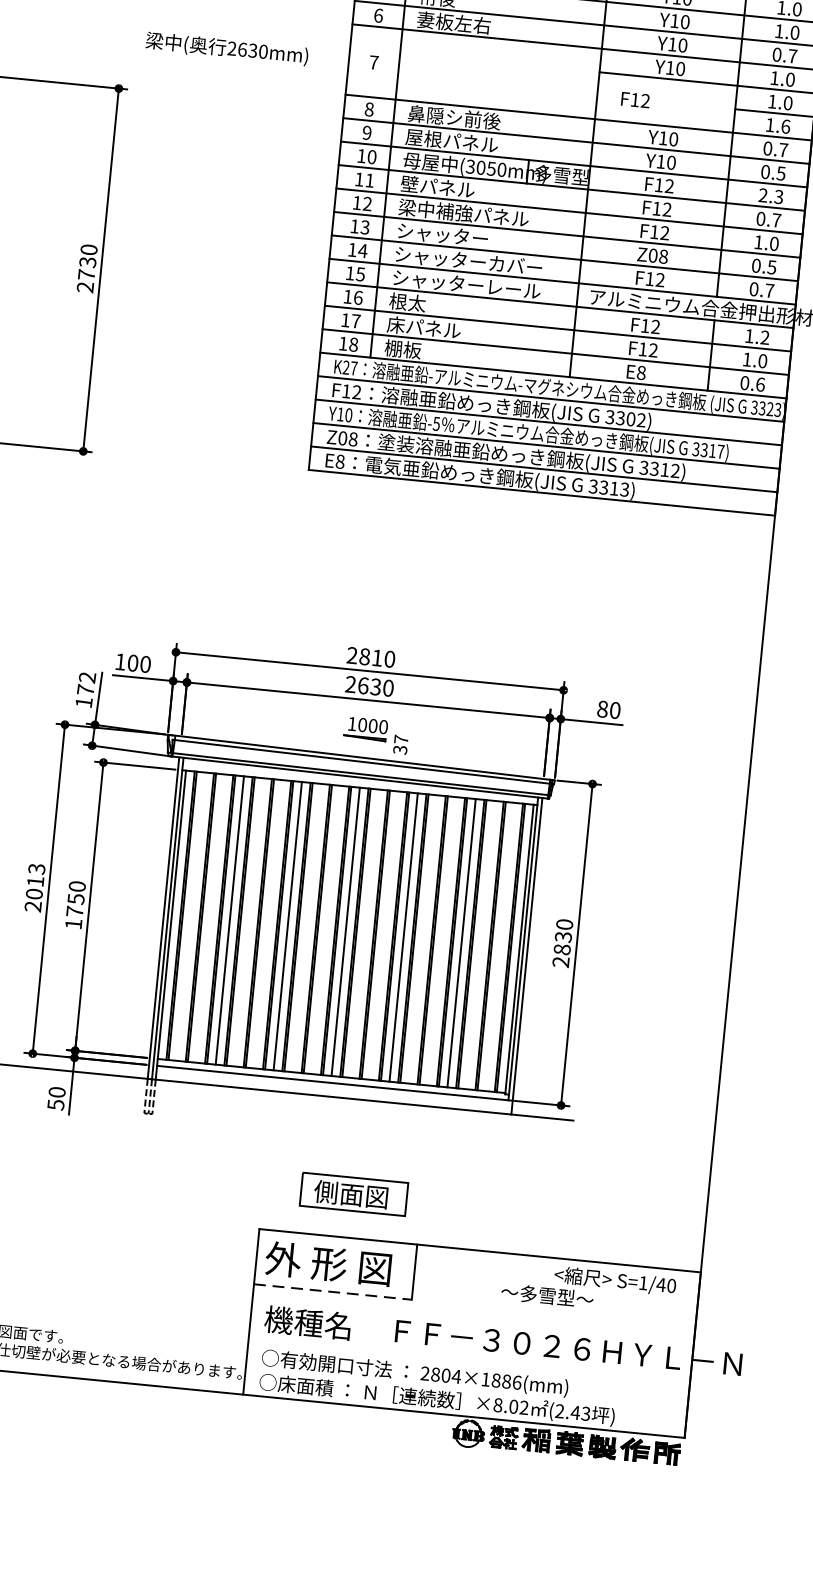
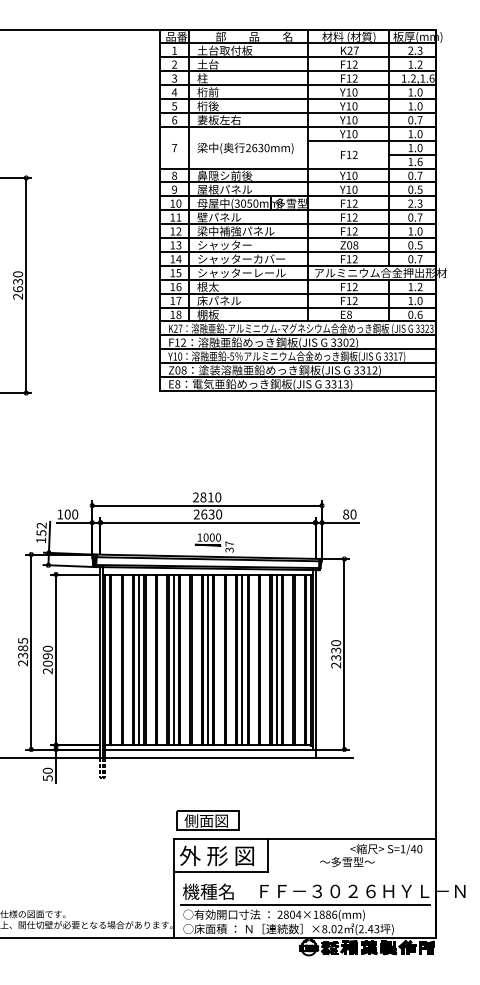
text: (226, 48) -> (245, 148), moved
text: (635, 99) -> (349, 154), moved
text: (87, 275) -> (18, 289), 2730 -> 2630
text: (85, 689) -> (41, 532), 172 -> 152
text: (36, 881) -> (23, 648), 2013 -> 2385
text: (74, 911) -> (47, 663), 1750 -> 2090
text: (561, 948) -> (335, 657), 2830 -> 2330
part: (353, 1194) -> (207, 820), moved
line: (333, 1292) -> (221, 872), dashed -> solid
line: (469, 1360) -> (305, 904), added

